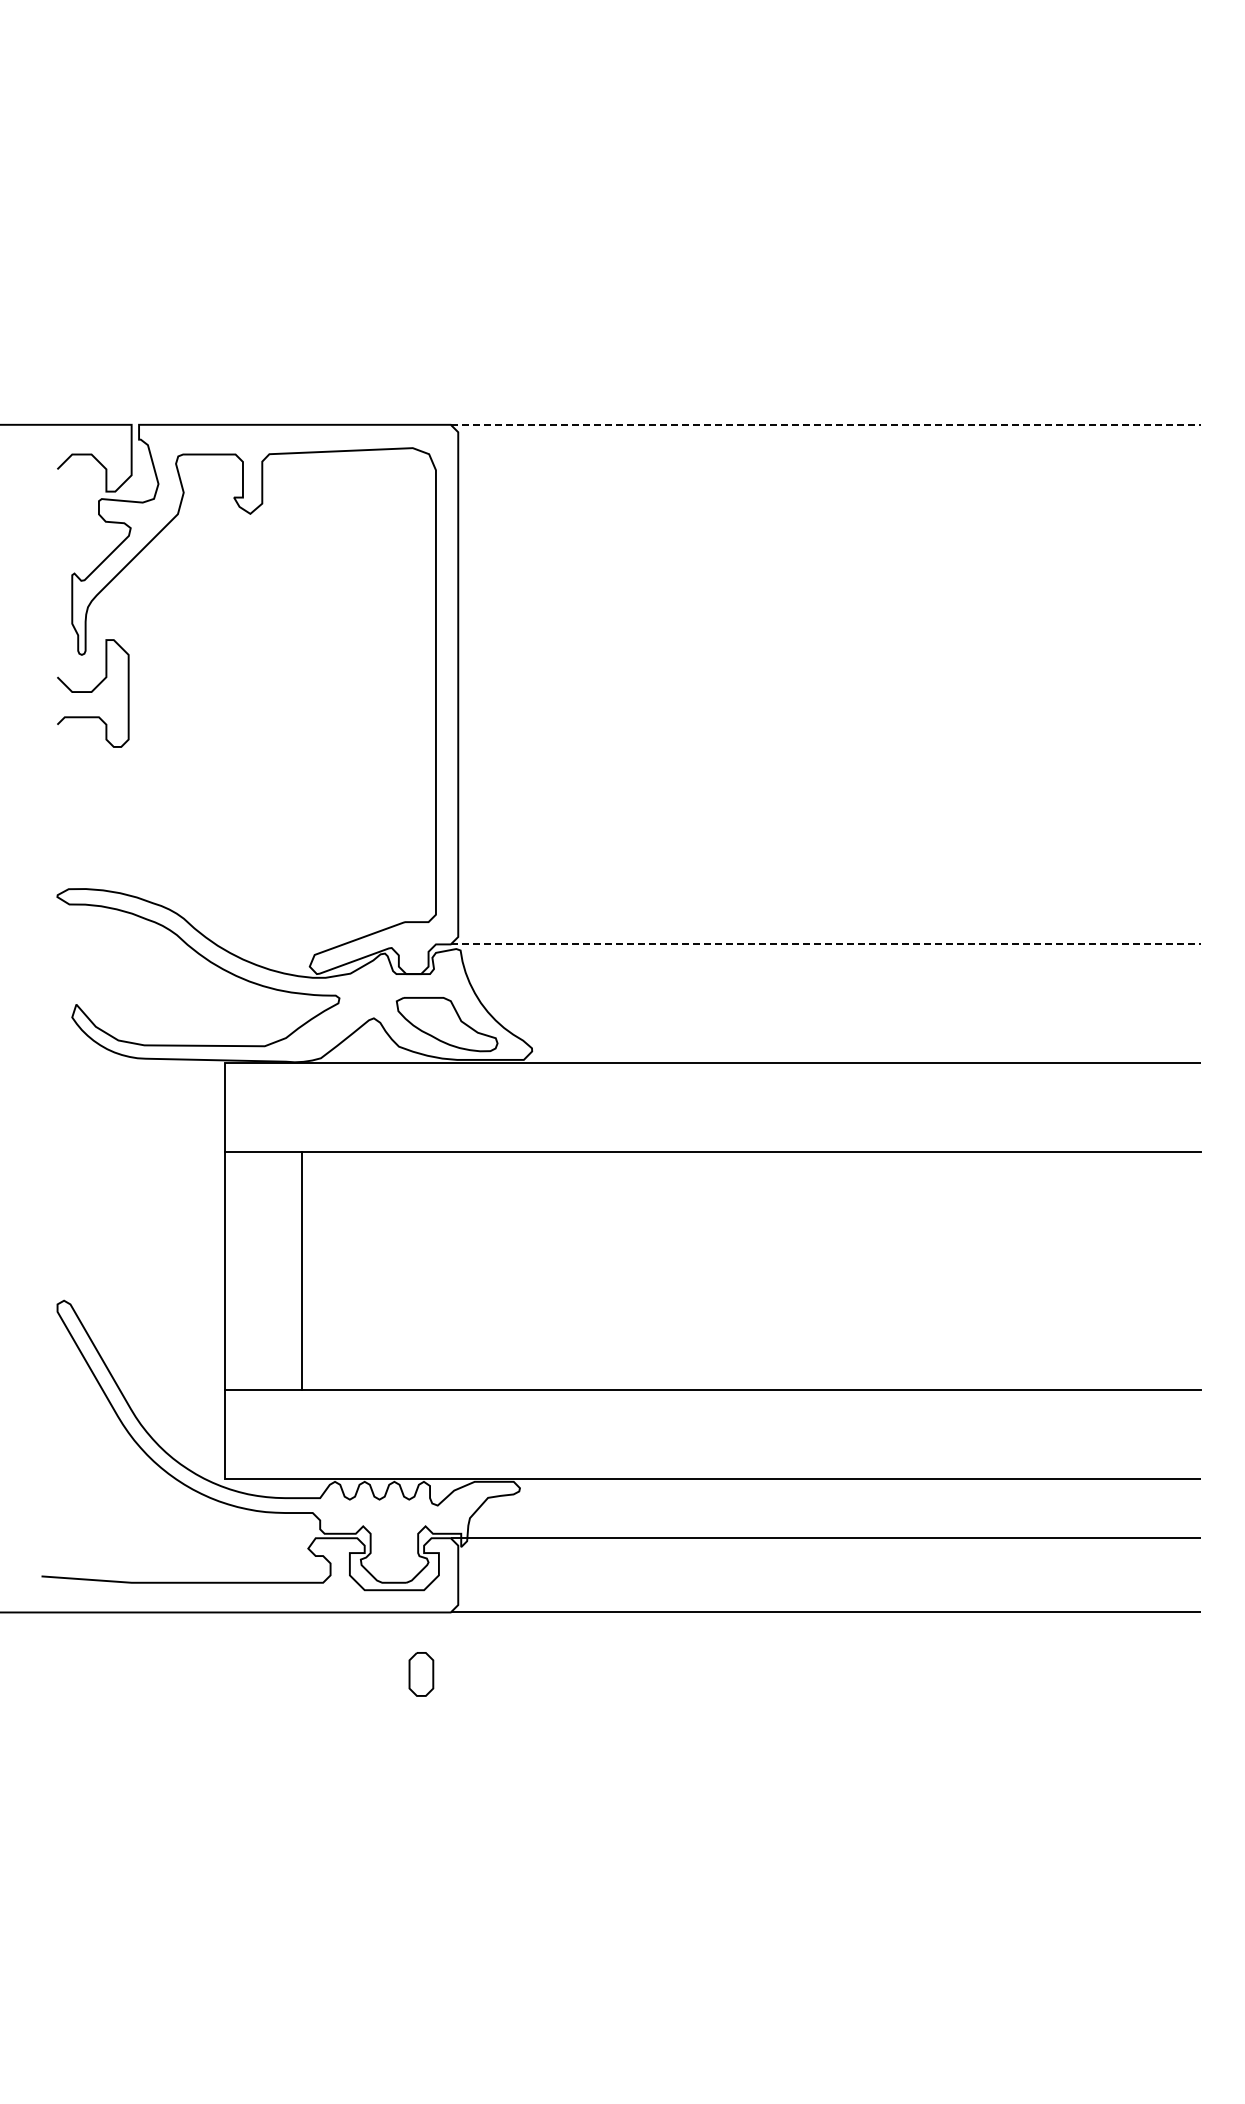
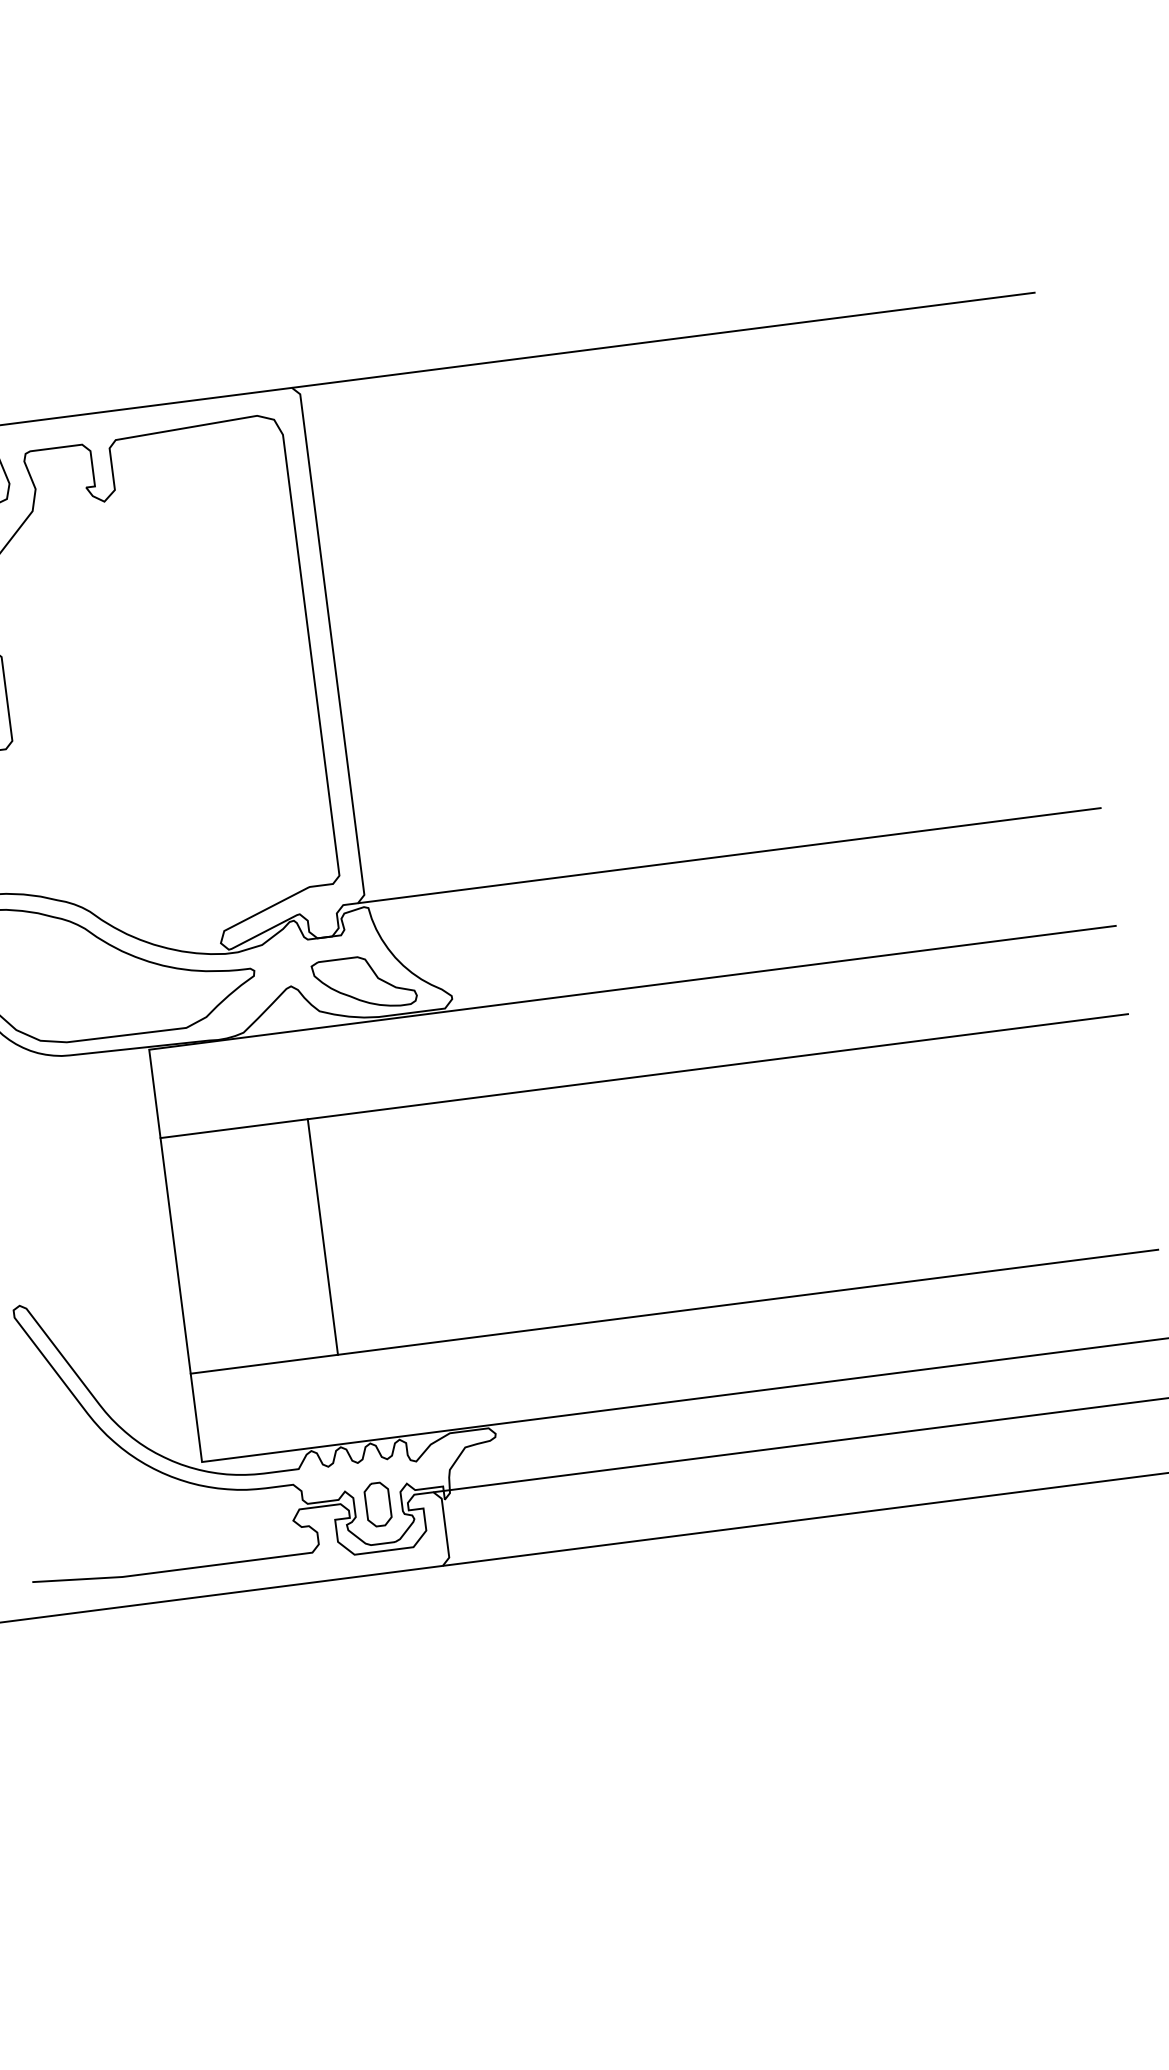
line: (825, 424) -> (663, 339), dashed -> solid
line: (825, 944) -> (729, 855), dashed -> solid
line: (301, 1270) -> (322, 1236), moved
part: (421, 1674) -> (378, 1504), moved

